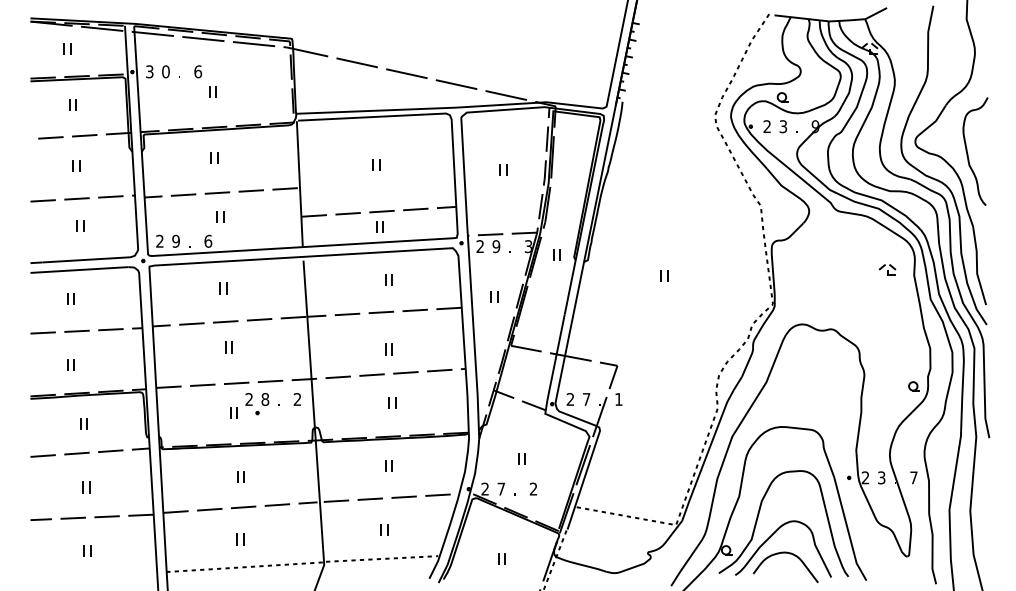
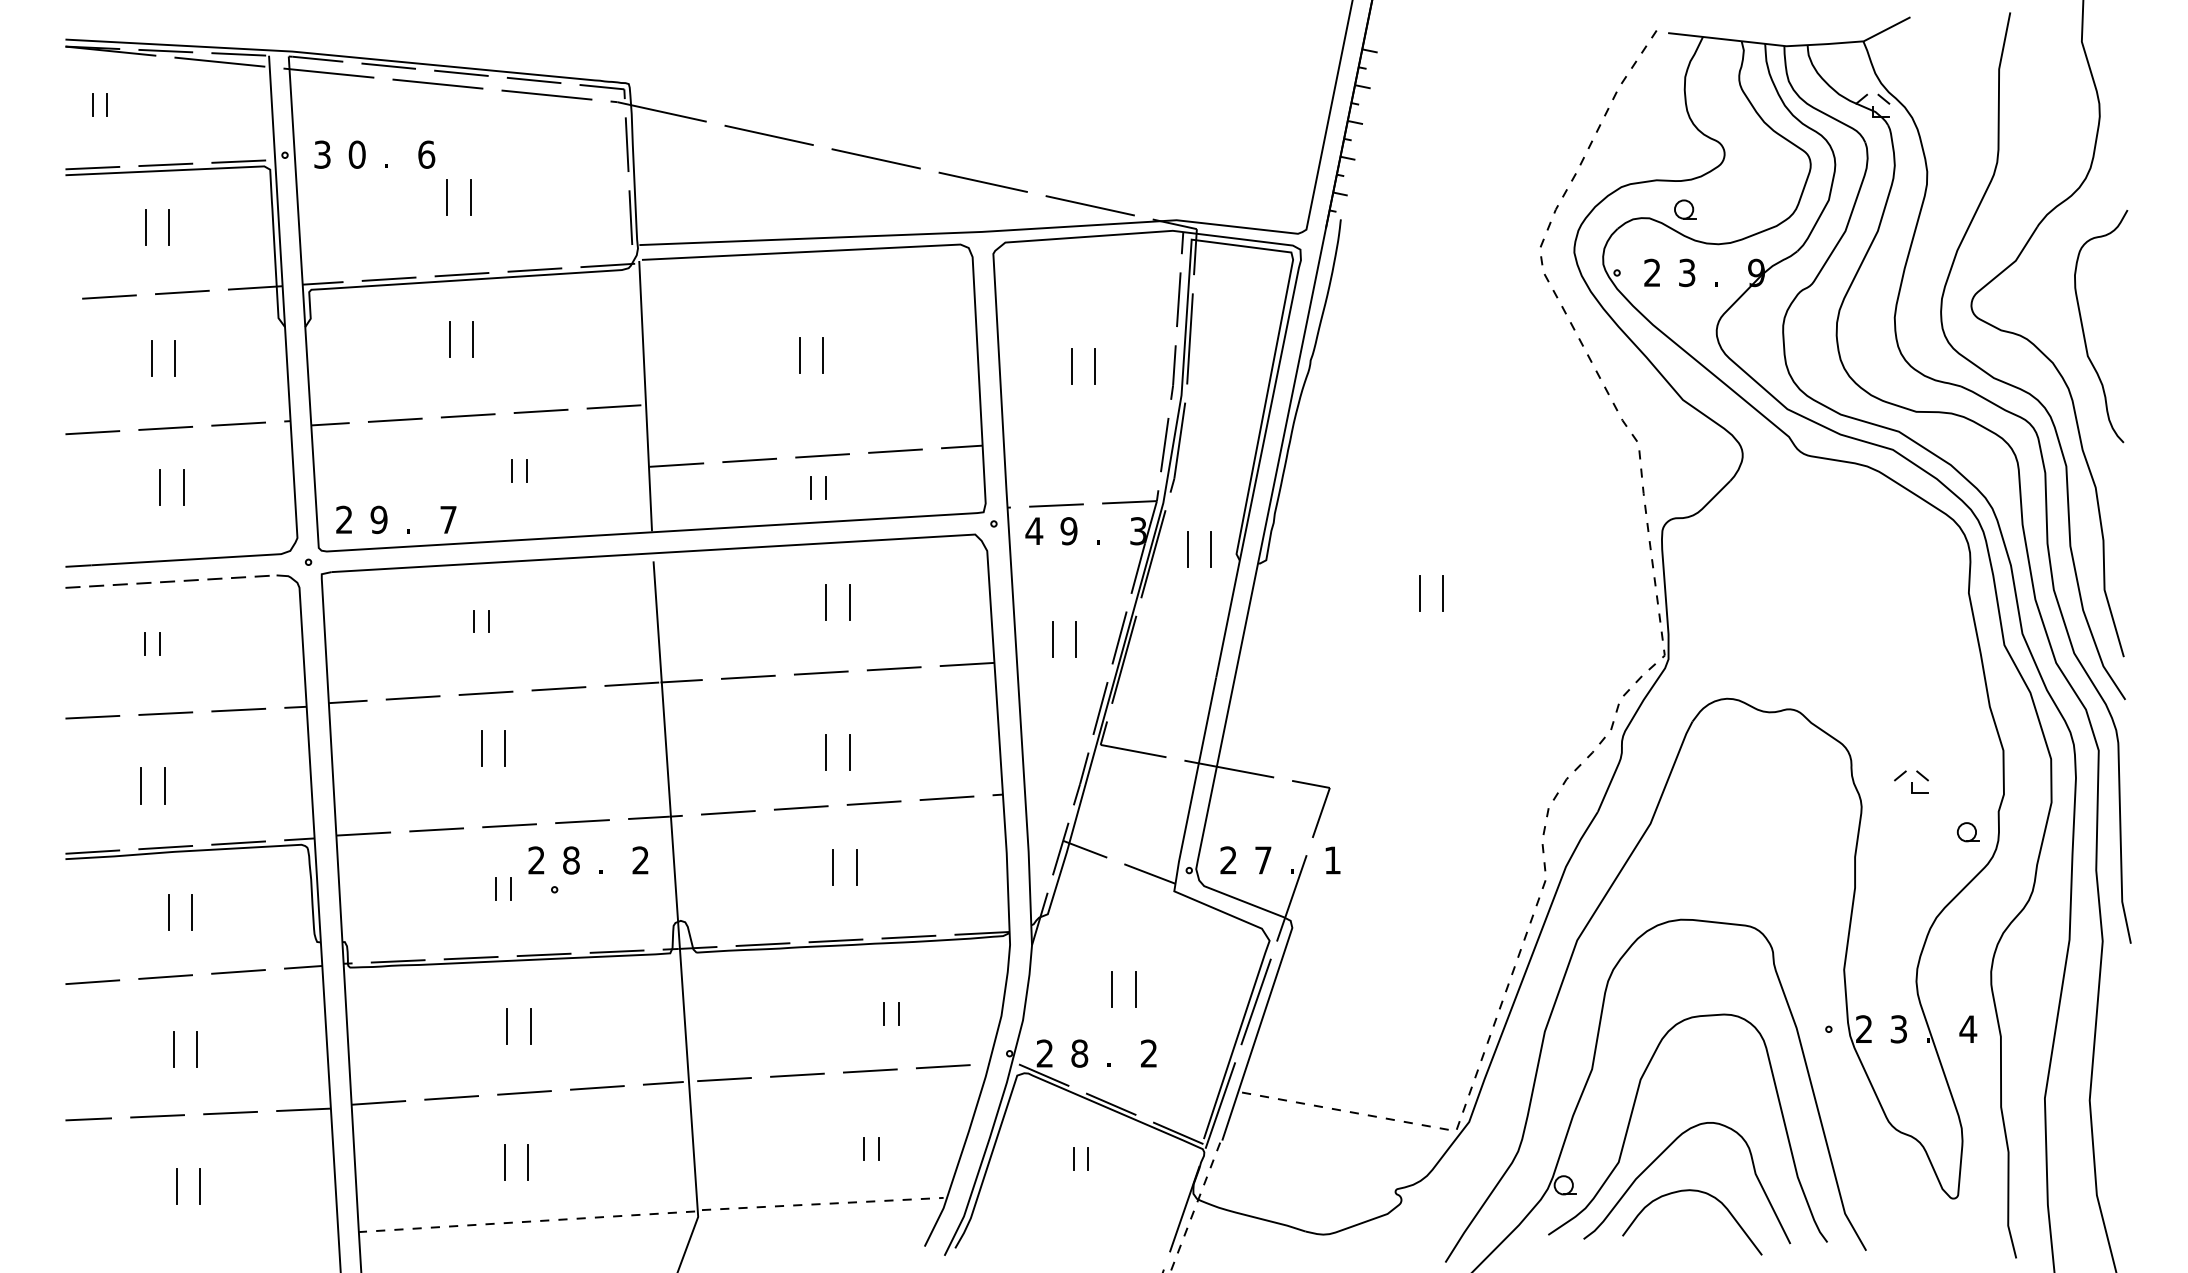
part: (67, 48) -> (99, 104), moved
part: (212, 91) -> (457, 197), size x1.6
part: (72, 104) -> (155, 225), size x1.6
part: (214, 157) -> (461, 339), size x1.6
part: (376, 164) -> (810, 354), size x1.6
part: (76, 165) -> (164, 356), size x1.6
part: (503, 169) -> (1084, 365), size x1.6
part: (220, 216) -> (519, 470), moved
part: (80, 225) -> (173, 485), size x1.6
text: (208, 240) -> (448, 518), 6 -> 7
text: (480, 246) -> (1034, 530), 2 -> 4
part: (556, 254) -> (1198, 548), size x1.6
part: (887, 269) -> (1911, 780), moved
line: (79, 270) -> (171, 582), solid -> dashed
part: (664, 275) -> (1431, 593), size x1.6
part: (388, 279) -> (836, 602), size x1.6
part: (494, 296) -> (1064, 638), size x1.6
part: (228, 347) -> (491, 748), size x1.6
part: (388, 349) -> (836, 752), size x1.6
part: (70, 364) -> (151, 785), size x1.6
part: (392, 402) -> (845, 866), size x1.6
part: (83, 423) -> (179, 912), size x1.6
part: (521, 458) -> (1123, 987), size x1.6
part: (388, 465) -> (890, 1013), moved
part: (240, 476) -> (517, 1026), size x1.6
text: (913, 477) -> (1967, 1028), 7 -> 4
part: (86, 487) -> (186, 1050), size x1.6
text: (501, 488) -> (1079, 1052), 7 -> 8
part: (384, 529) -> (871, 1149), moved
part: (240, 539) -> (517, 1162), size x1.6
part: (87, 550) -> (188, 1185), size x1.6
part: (501, 558) -> (1079, 1157), moved

